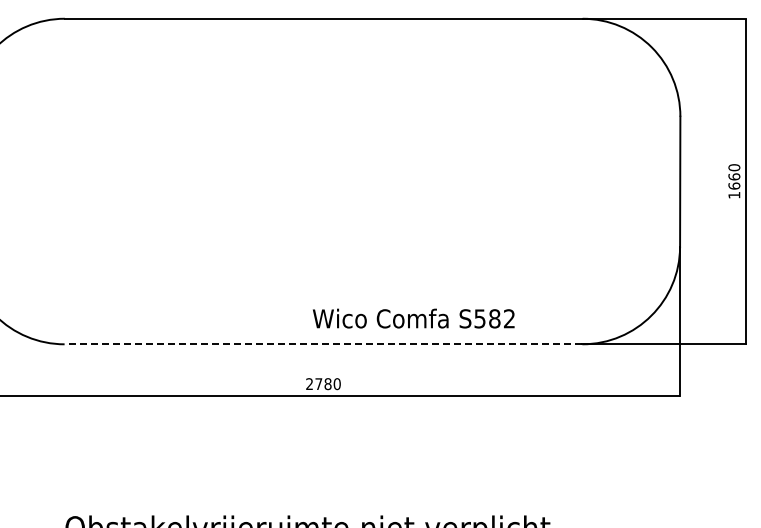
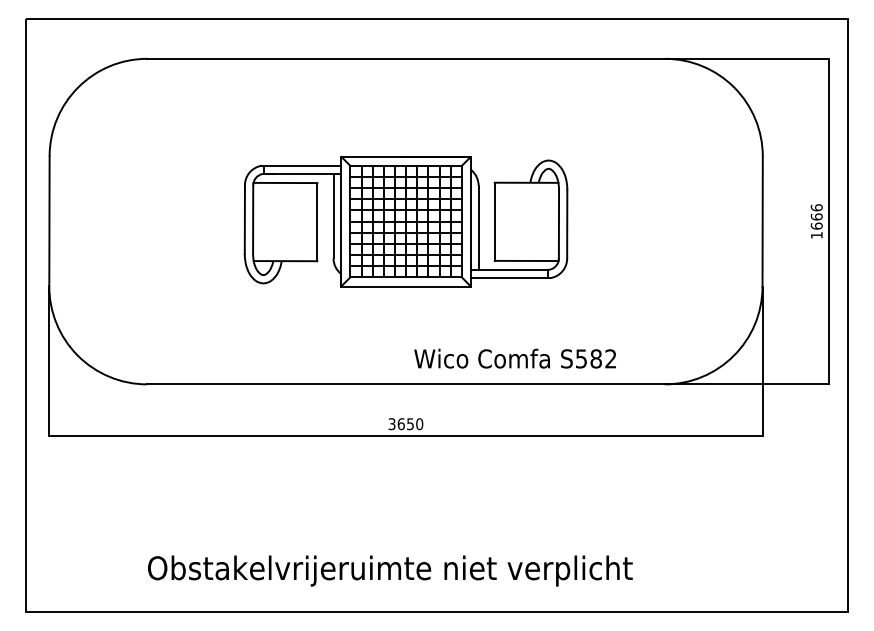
text: (734, 167) -> (816, 207), 1660 -> 1666
part: (323, 181) -> (405, 221), added
text: (413, 318) -> (514, 358), moved
line: (323, 344) -> (405, 384), dashed -> solid
text: (319, 384) -> (401, 424), 2780 -> 3650

